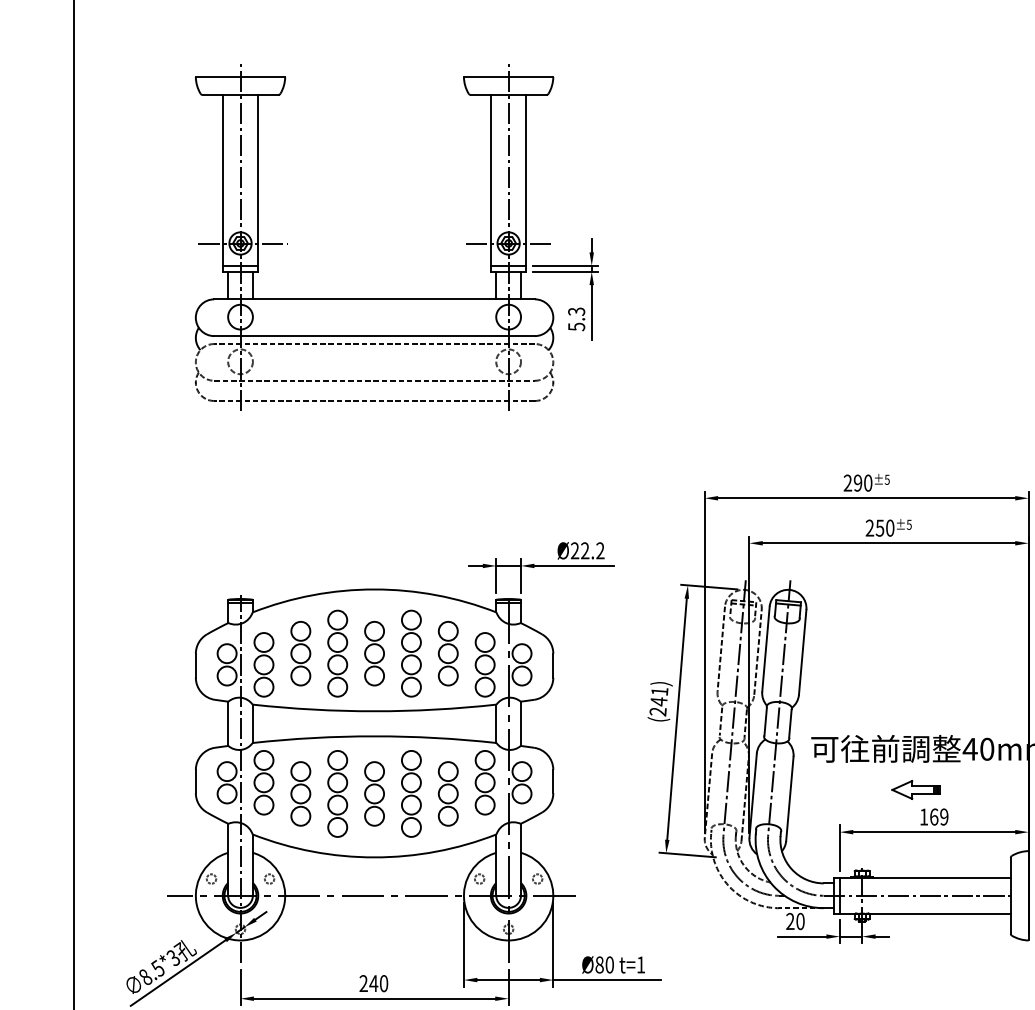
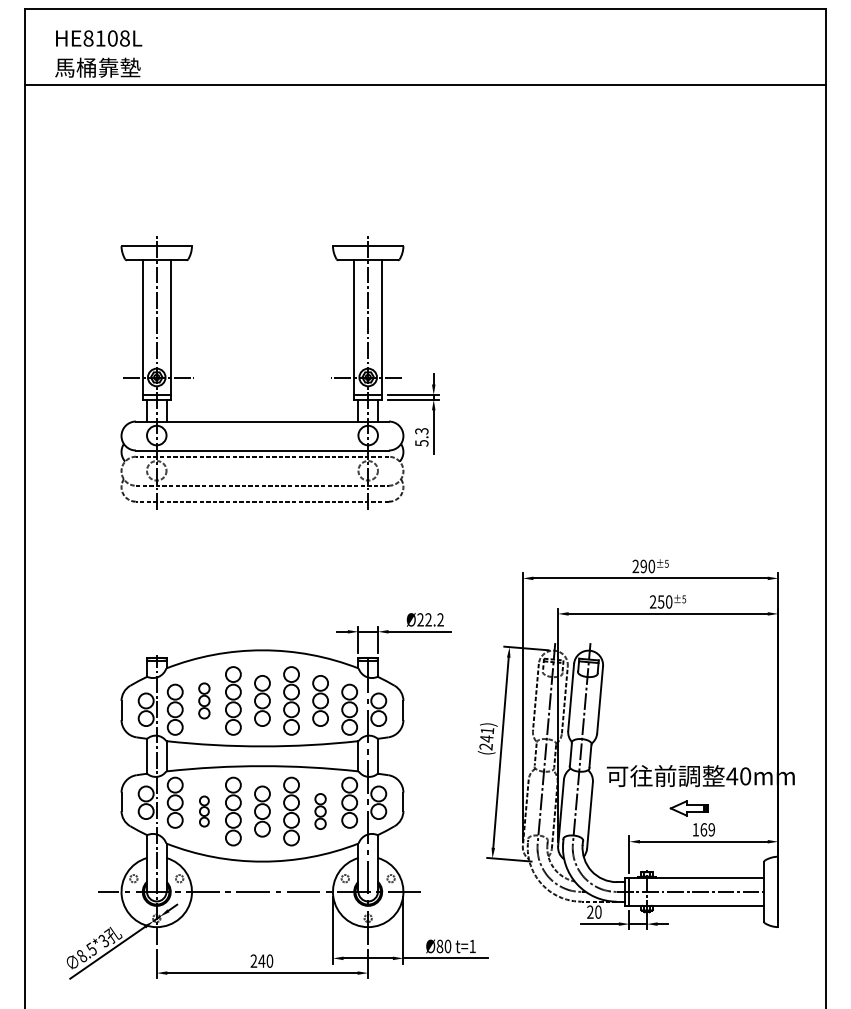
part: (301, 653) -> (204, 700), size x0.7
part: (301, 793) -> (204, 811), size x0.6
part: (448, 793) -> (320, 811), size x0.7

